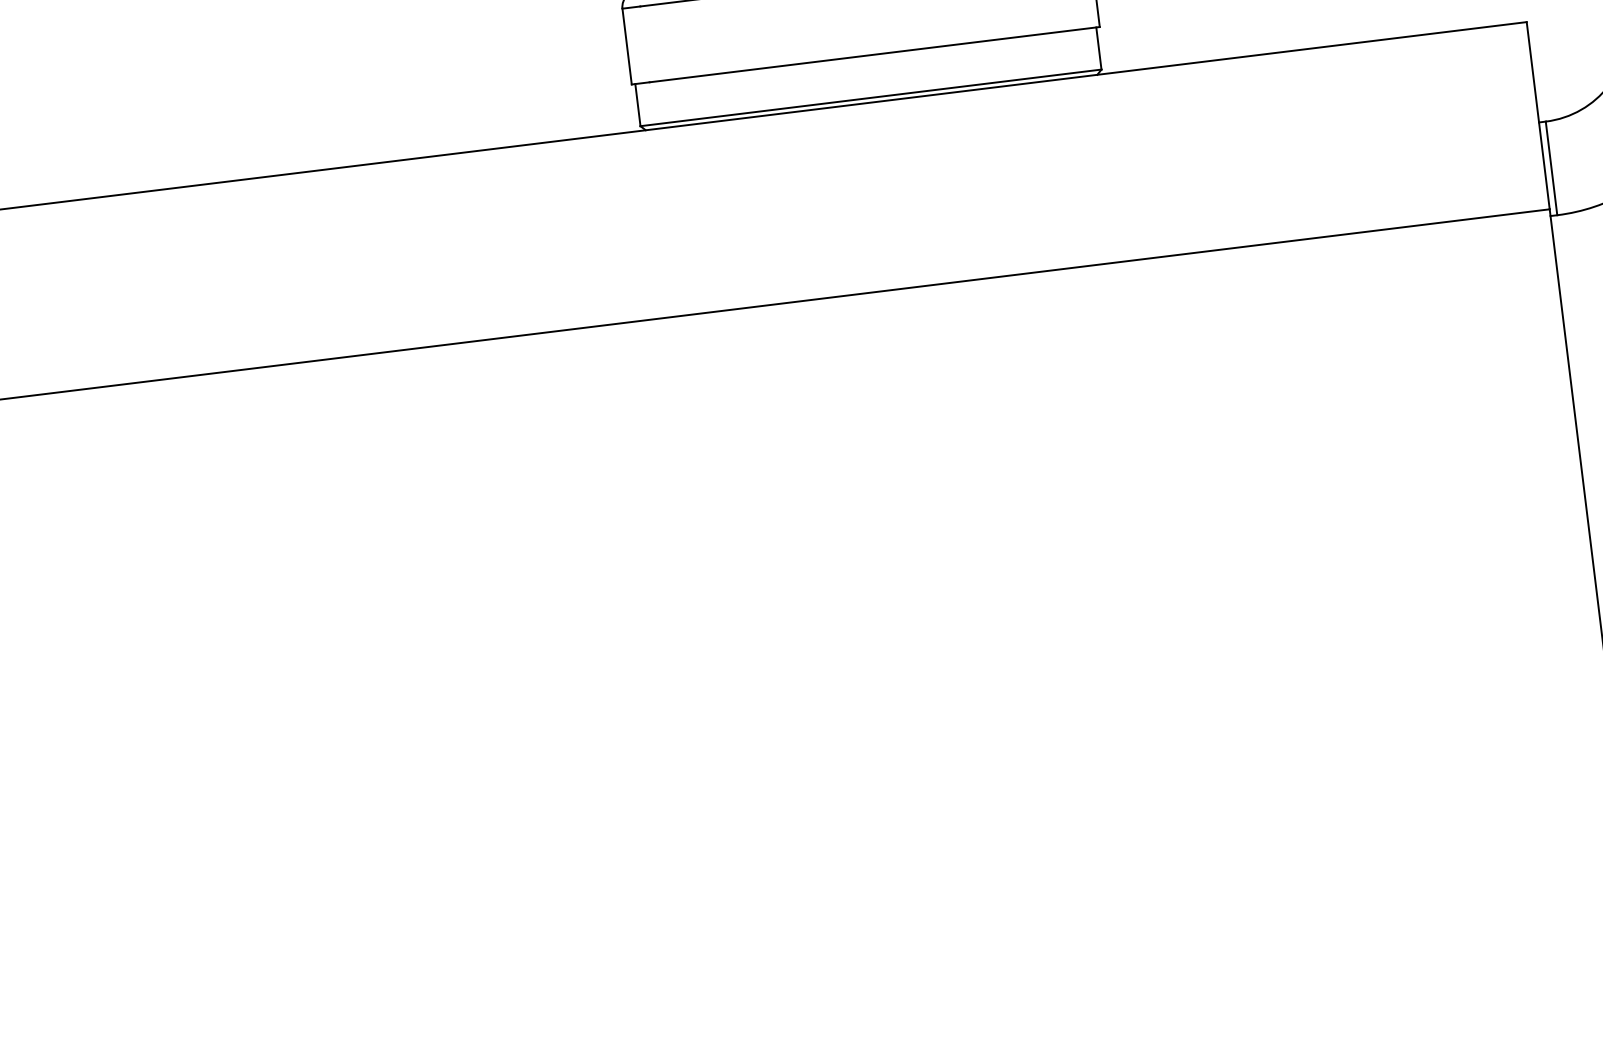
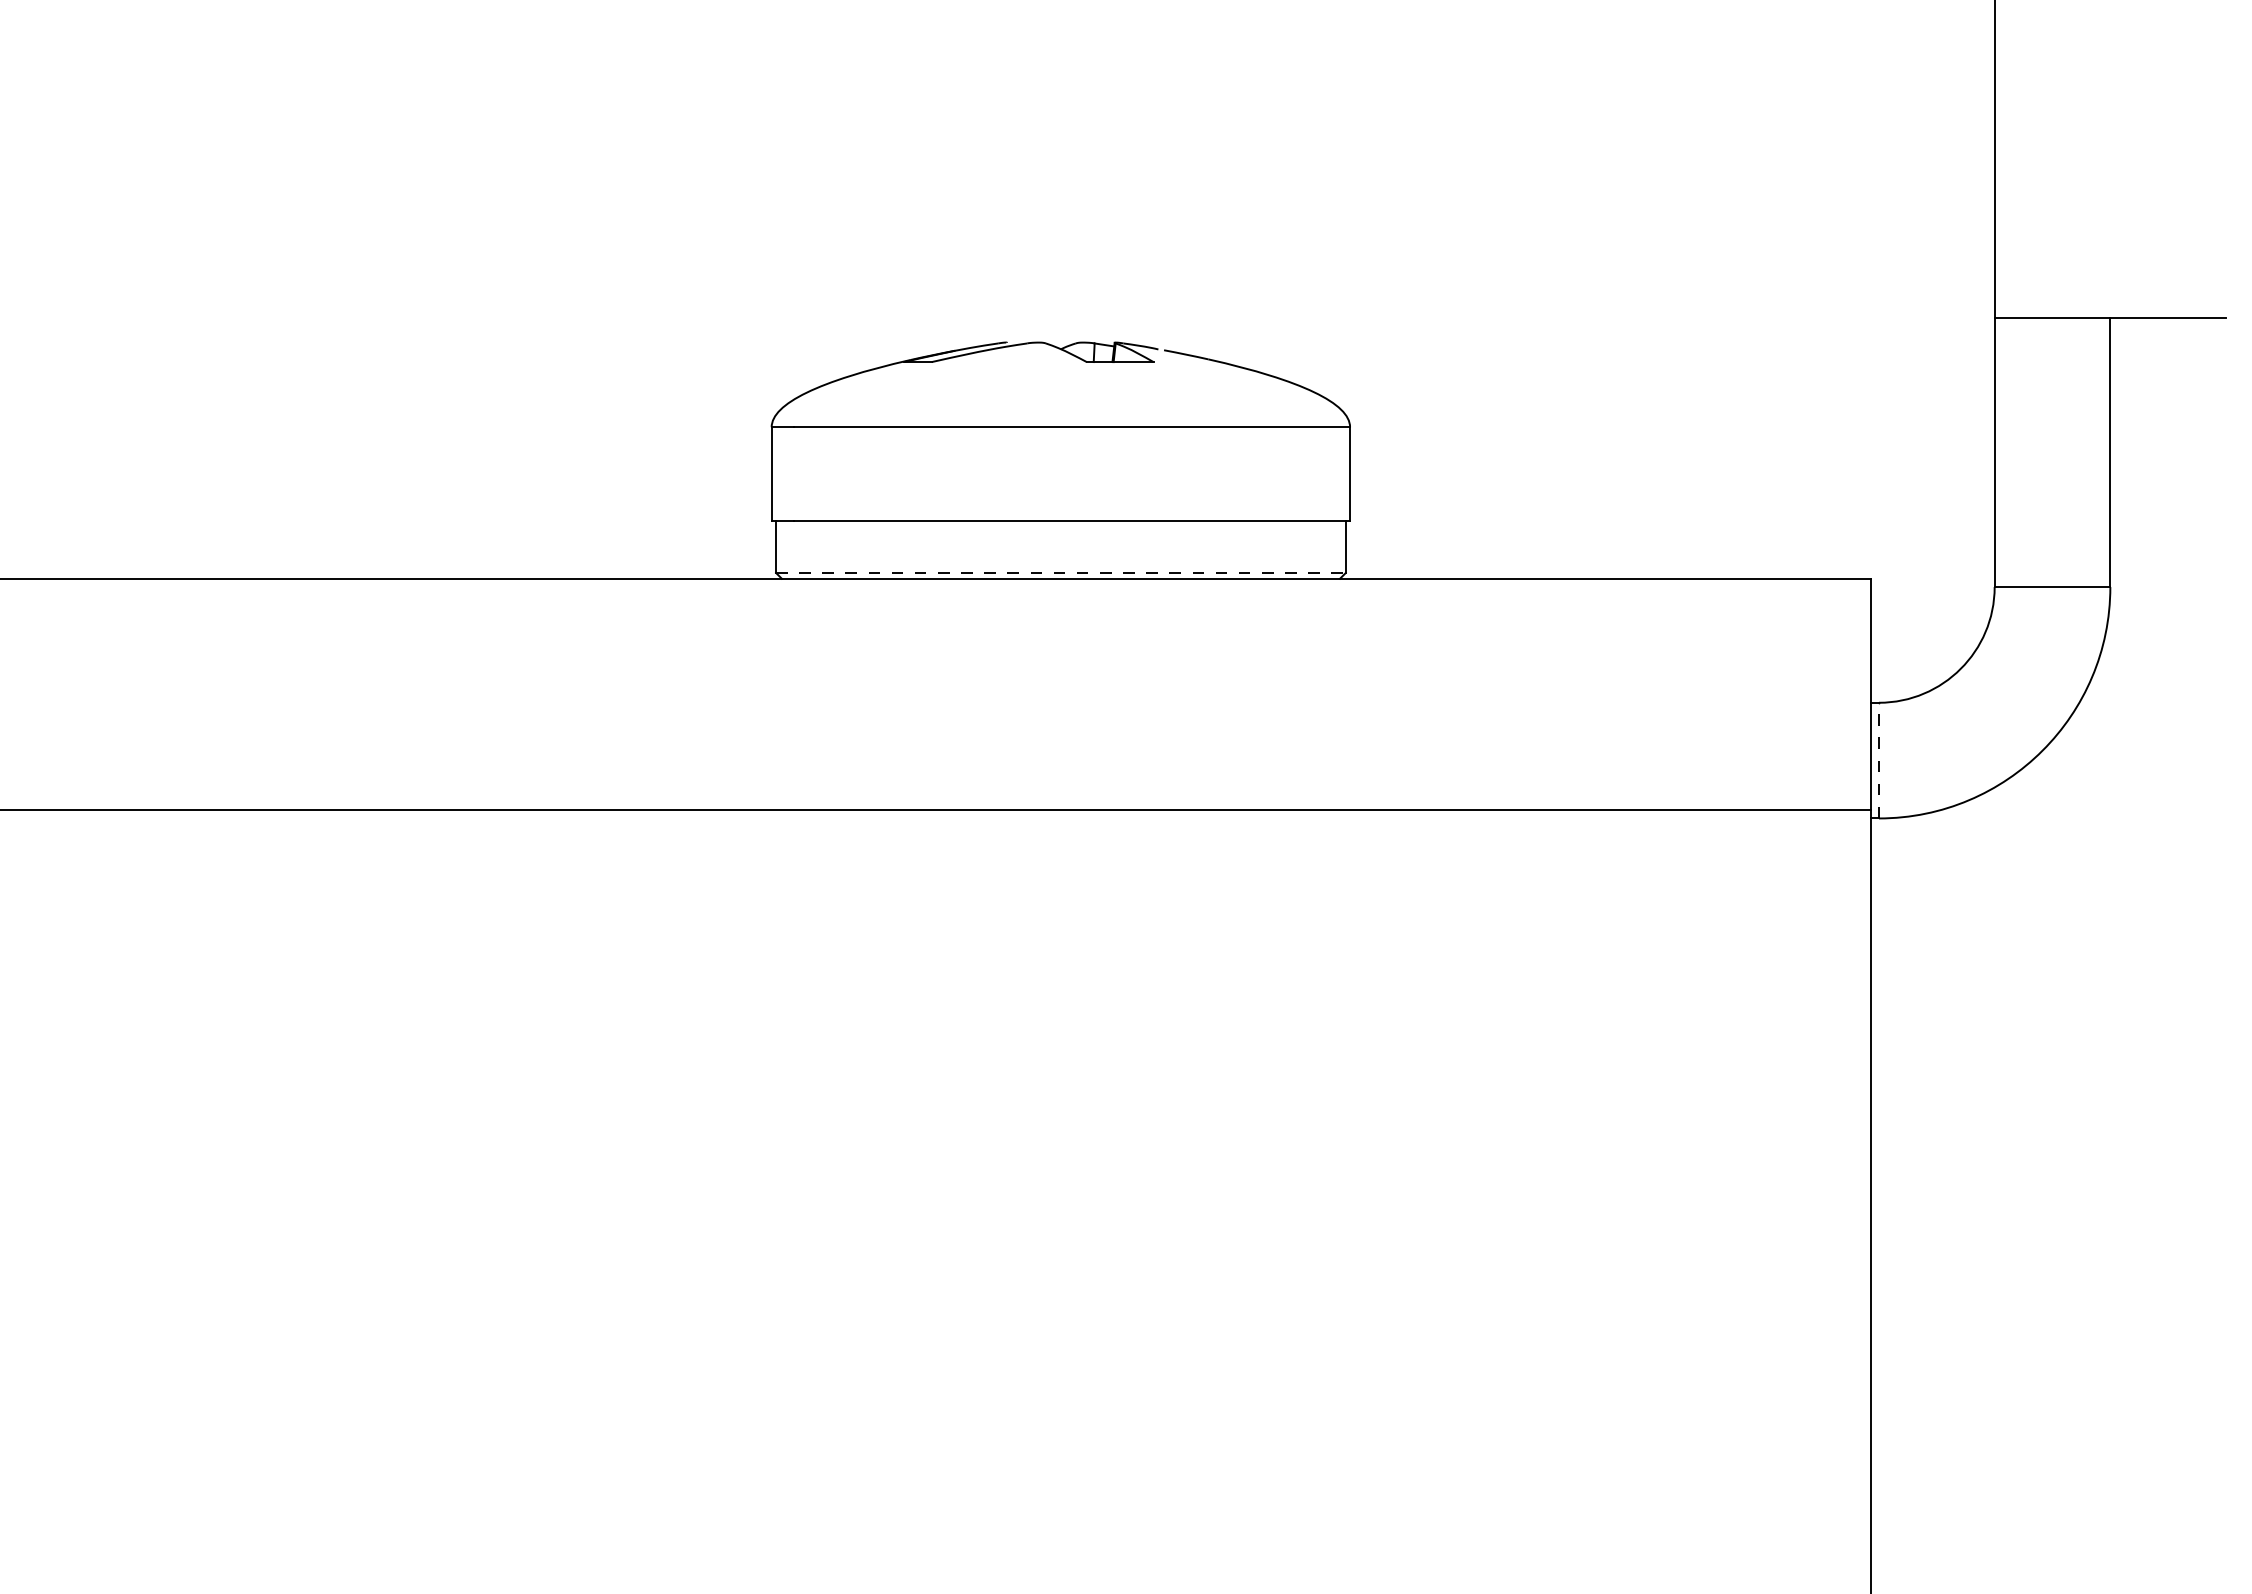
line: (870, 97) -> (1060, 572), solid -> dashed
line: (1551, 168) -> (1878, 760), solid -> dashed

